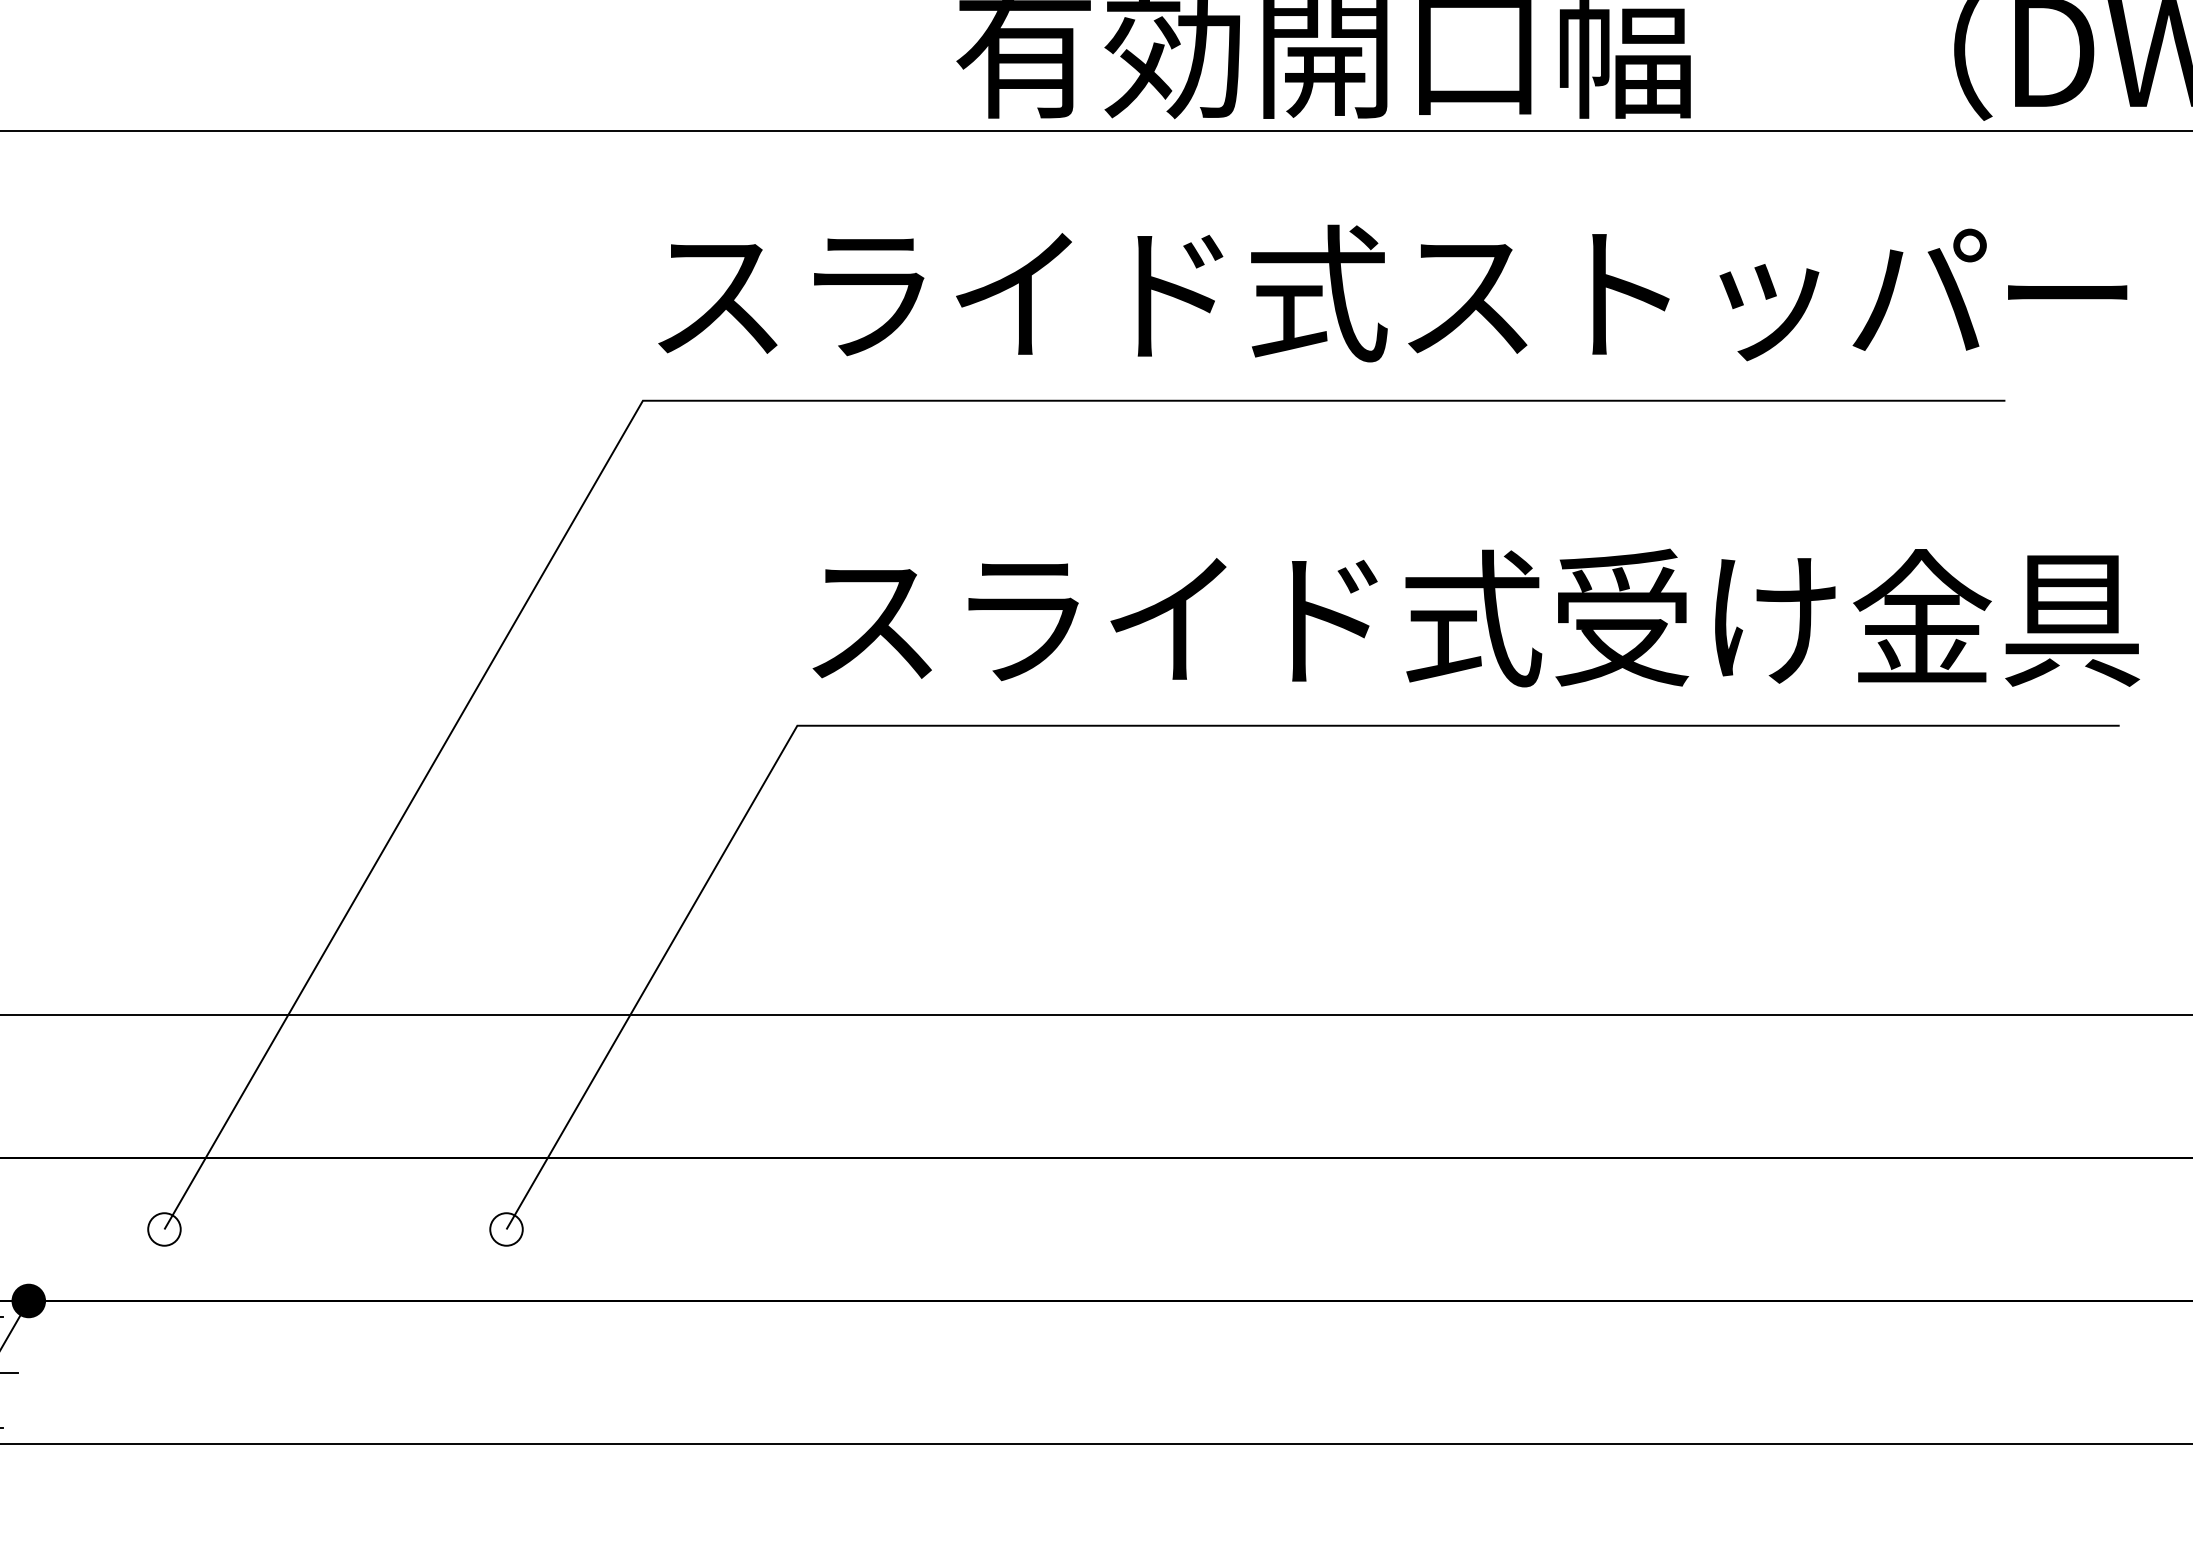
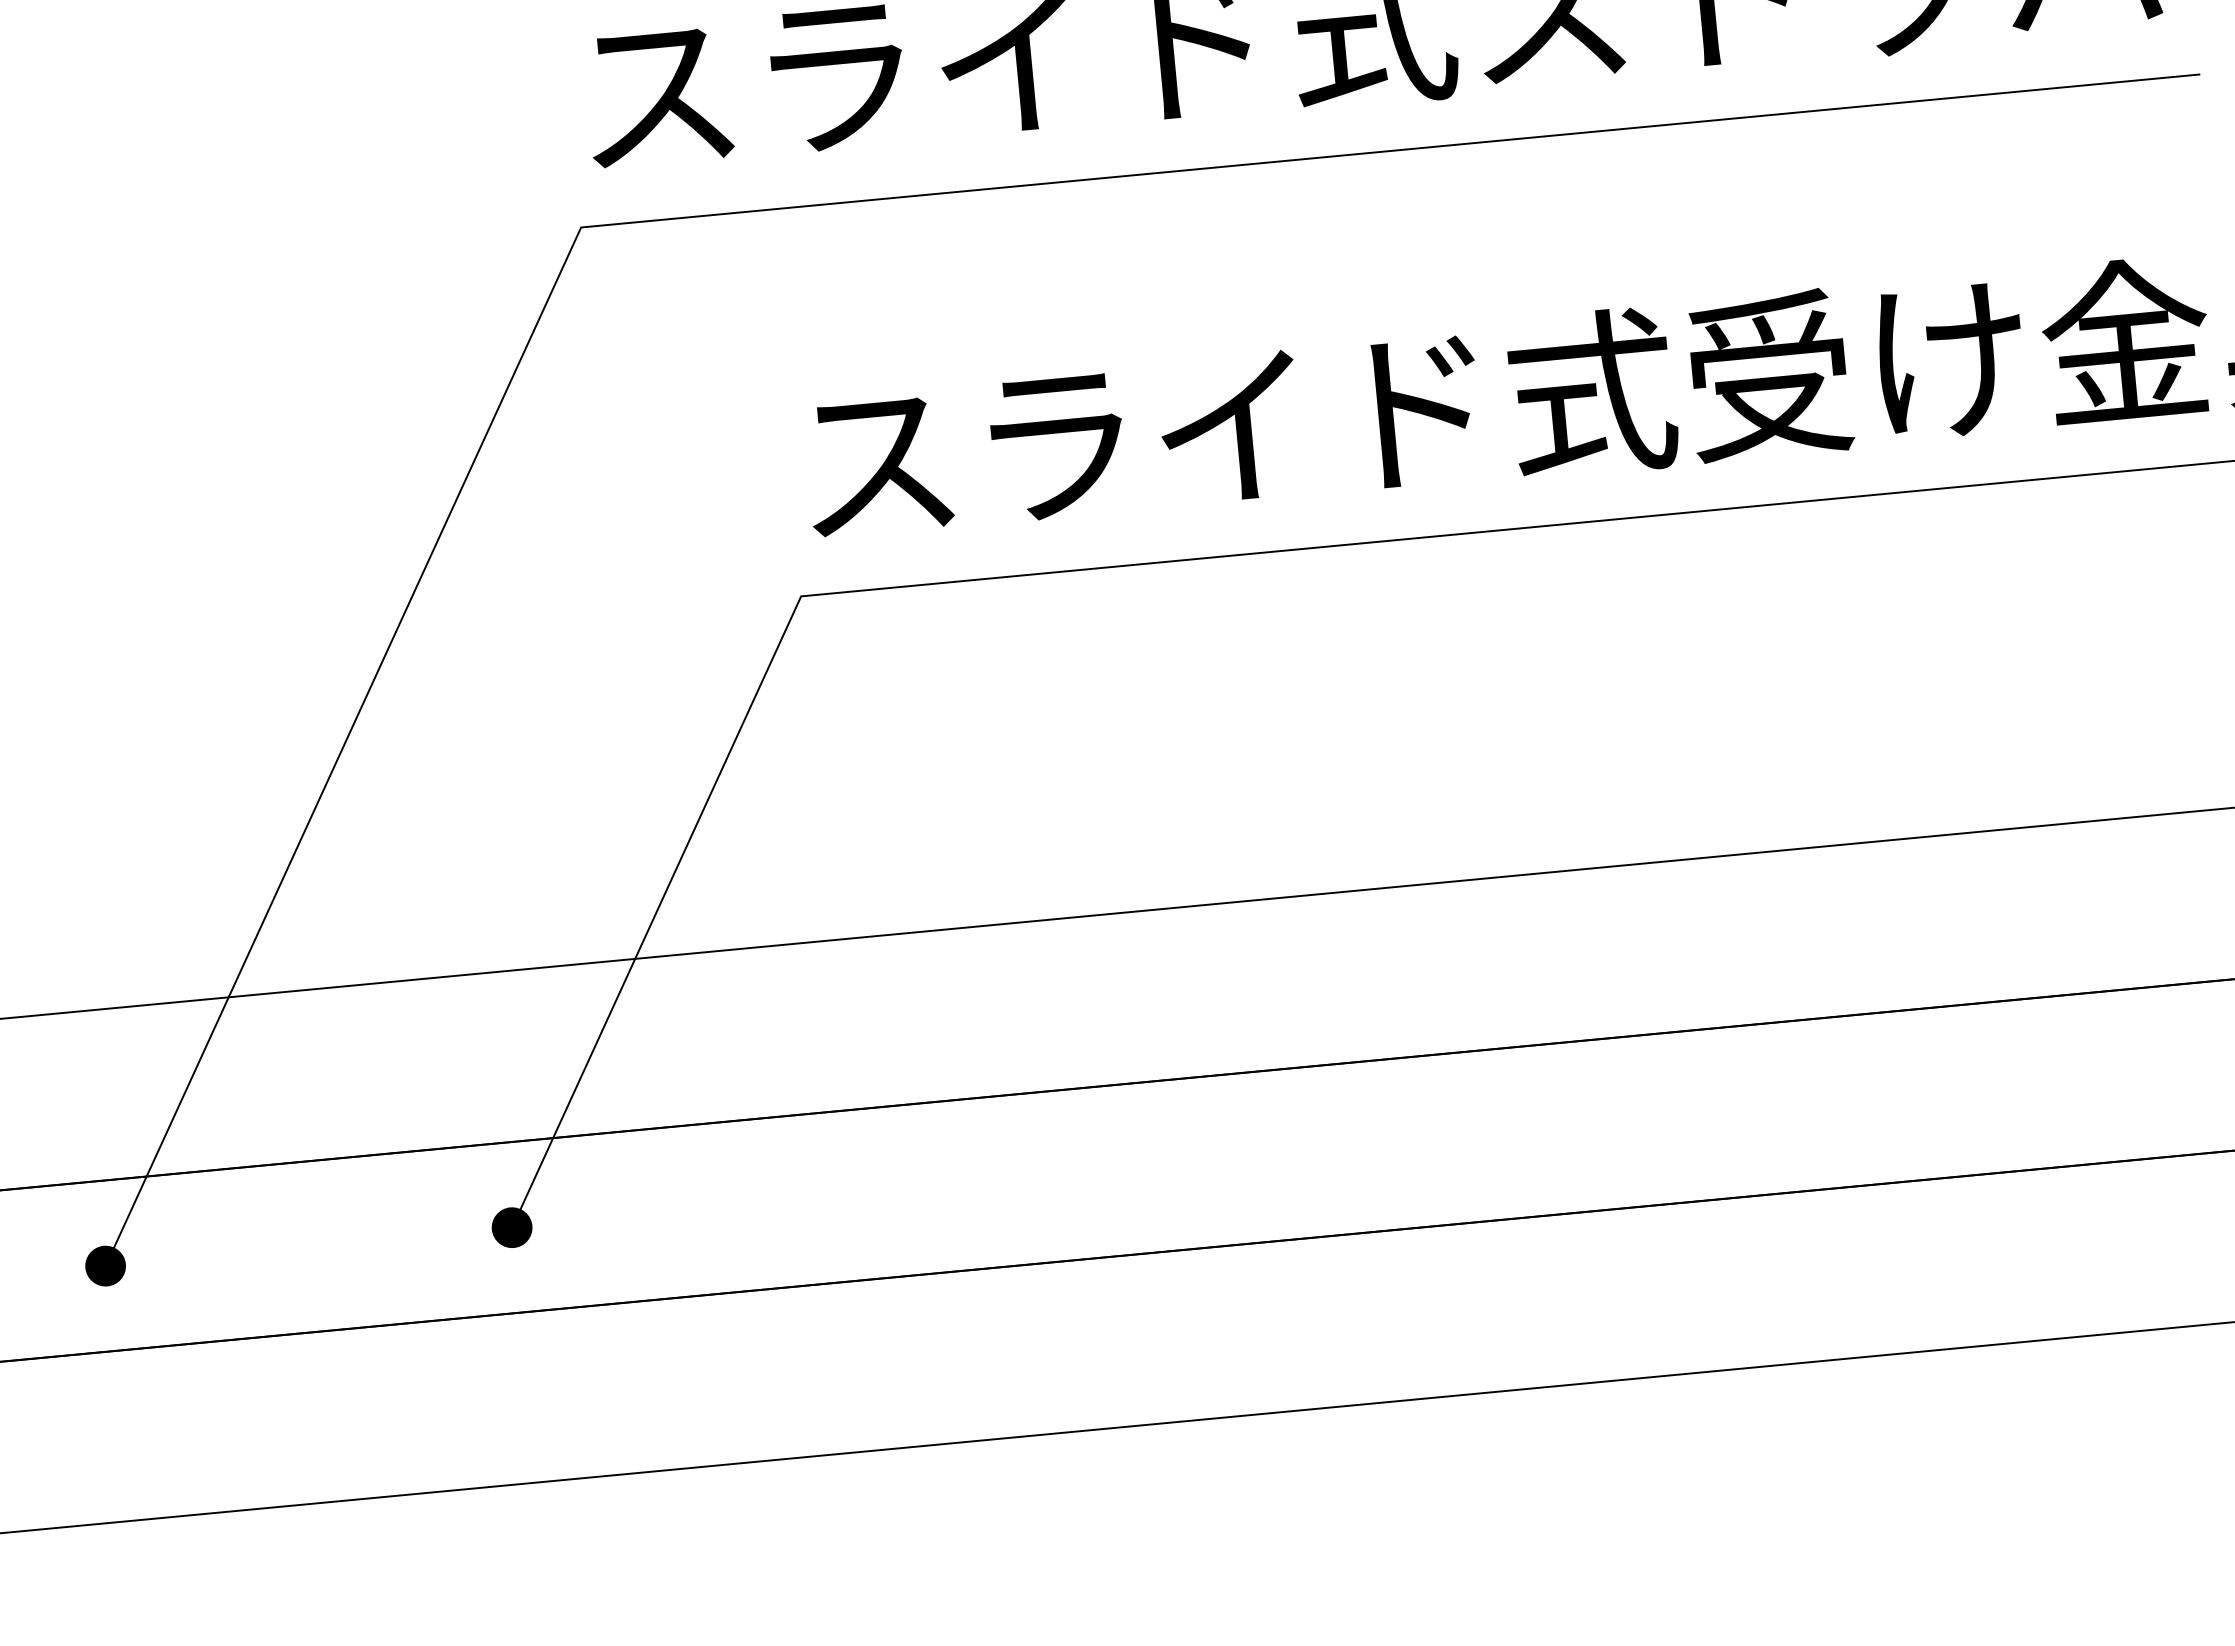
fill: (164, 1229) -> (105, 1266), added
fill: (506, 1229) -> (512, 1227), added

